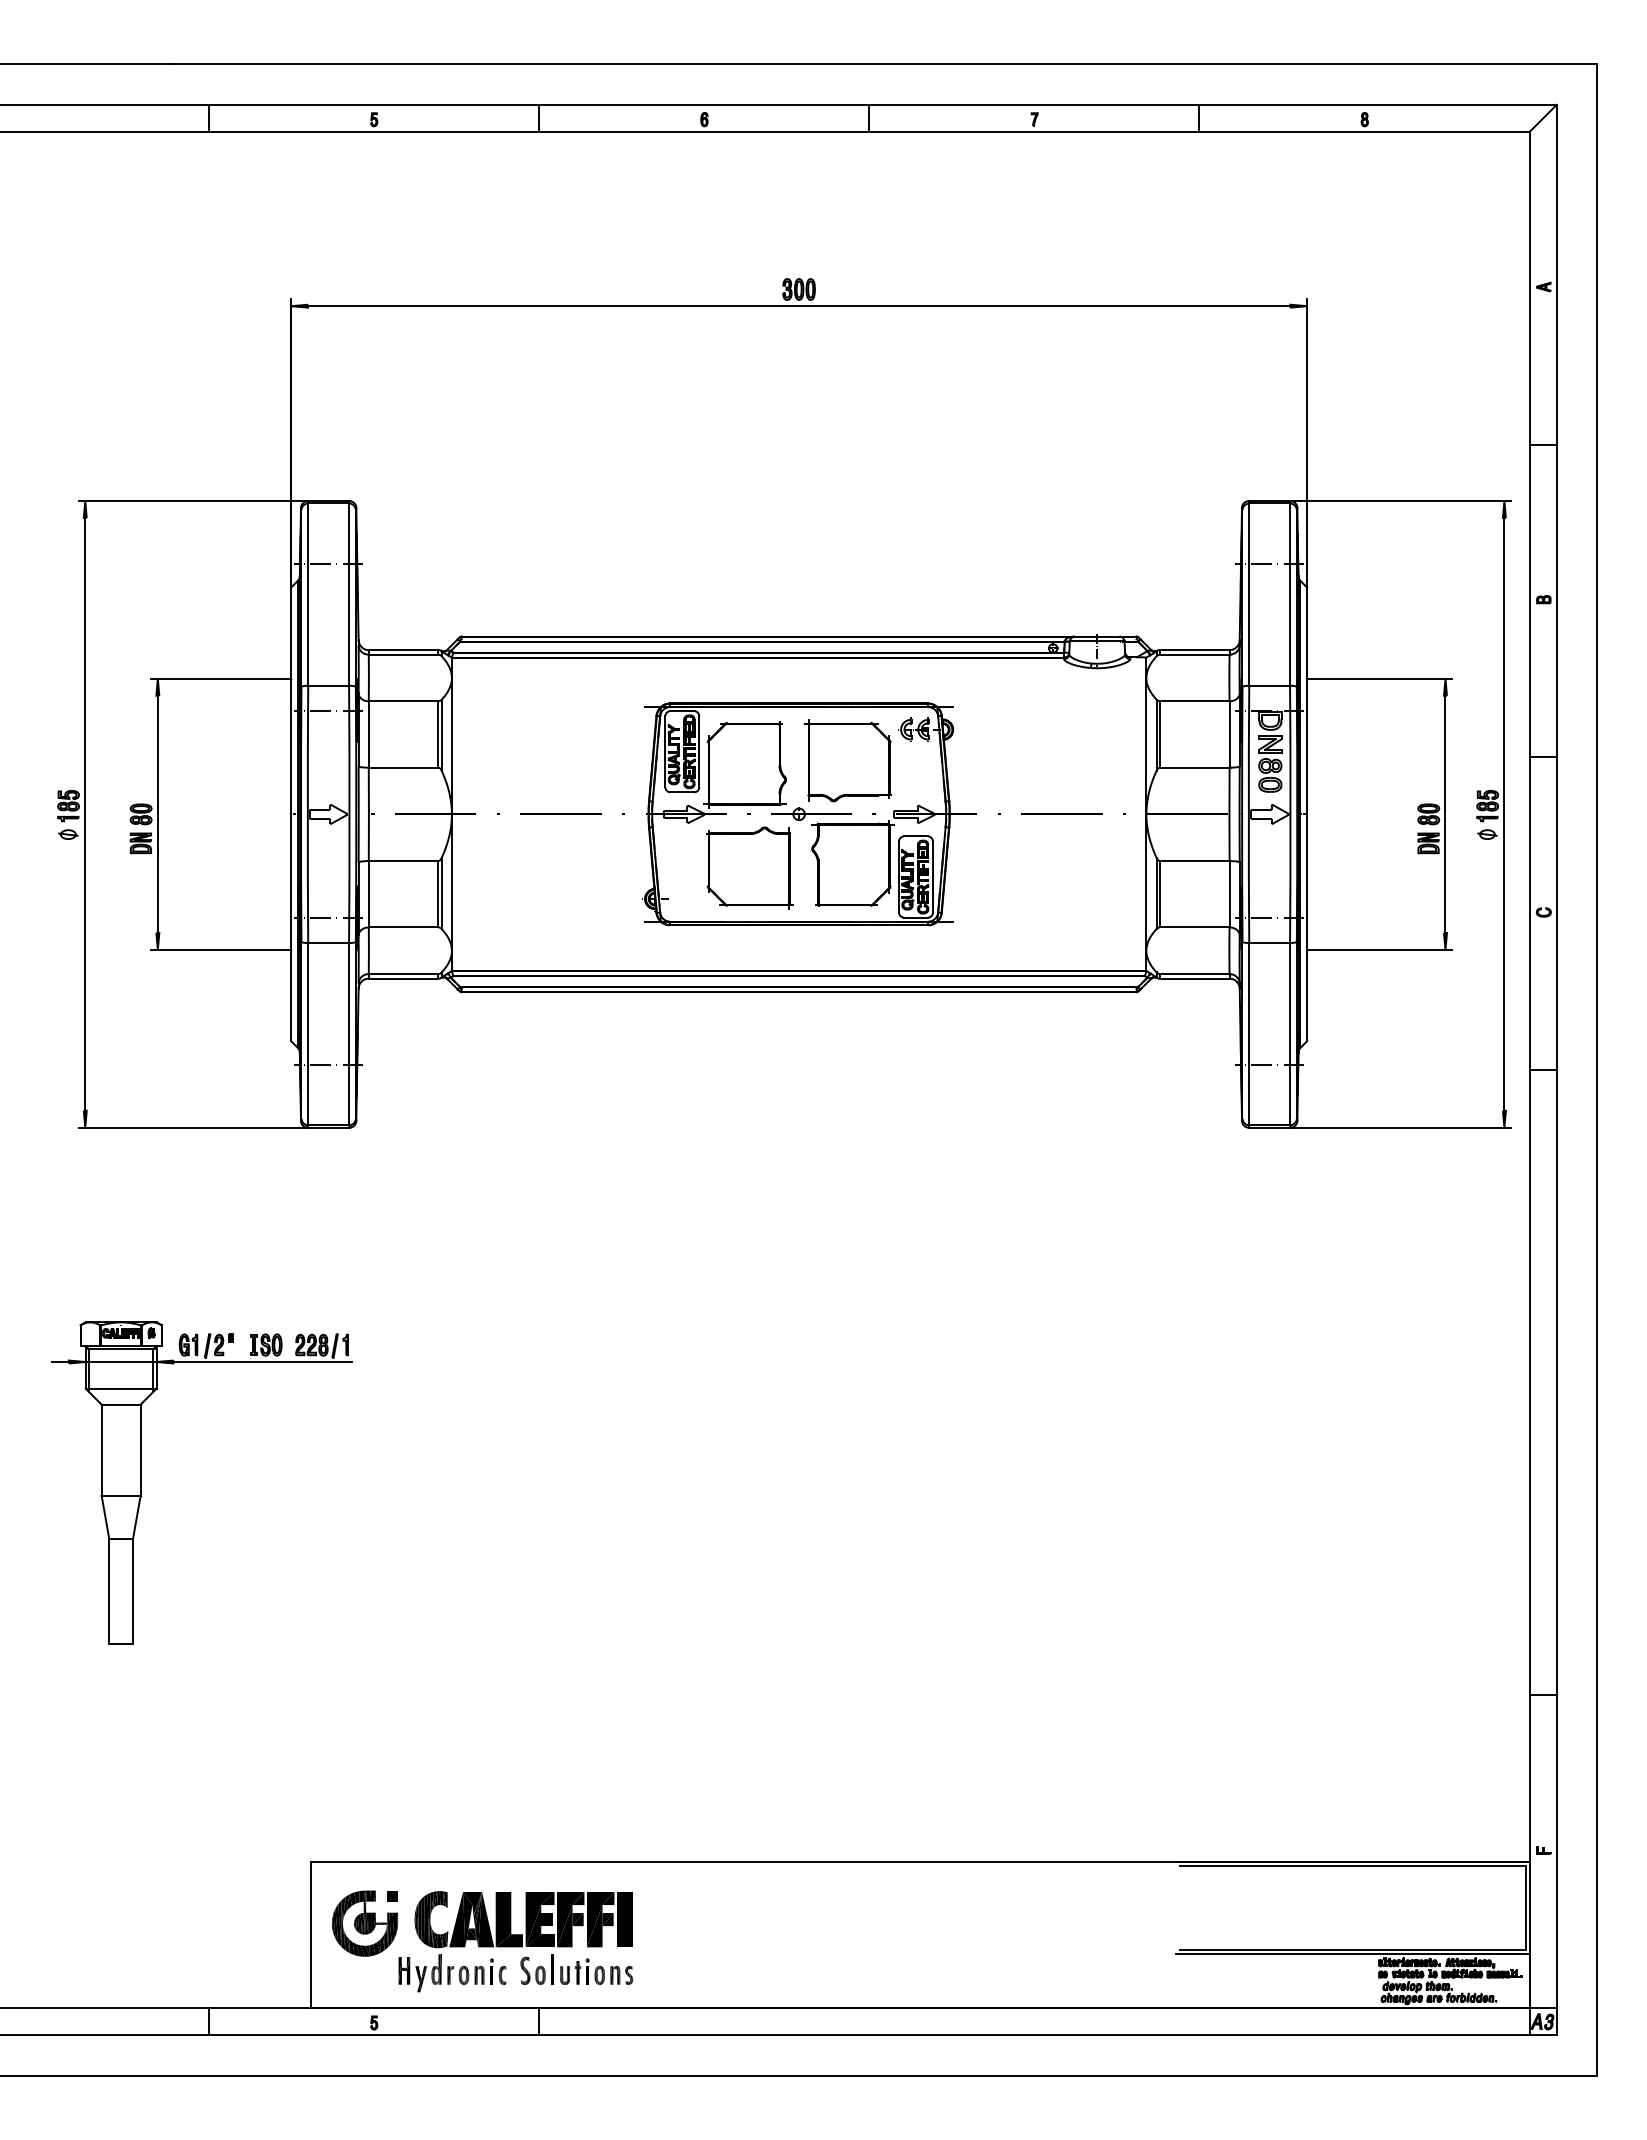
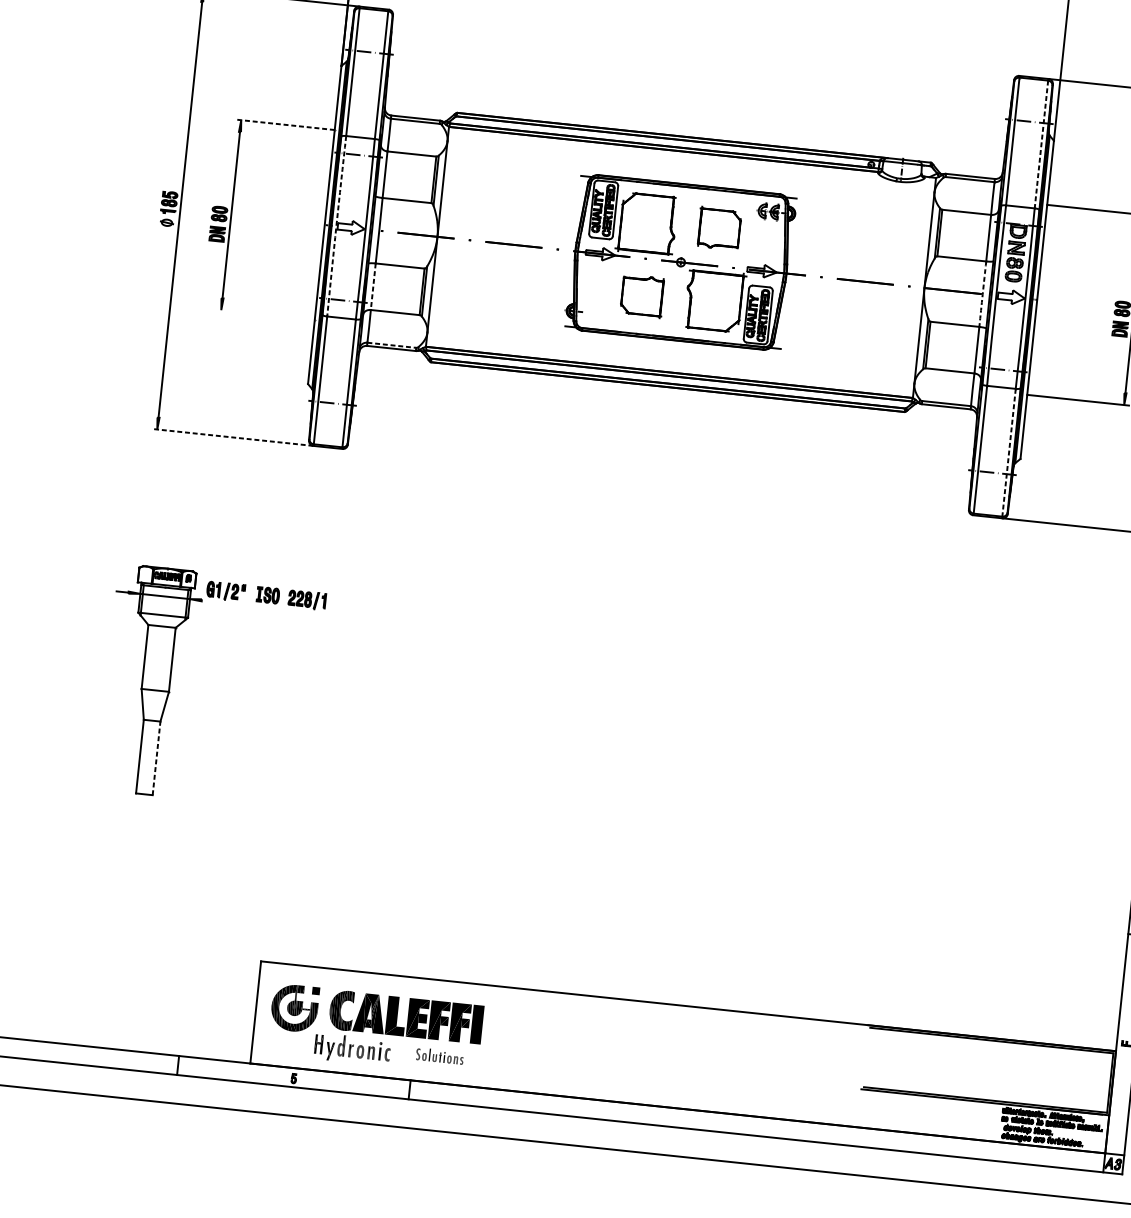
line: (1290, 595) -> (1041, 145), solid -> dashed
line: (220, 678) -> (285, 124), solid -> dashed
part: (847, 760) -> (718, 228), size x0.7
arc: (307, 814) -> (336, 226), solid -> dashed
arc: (1229, 814) -> (982, 294), solid -> dashed
part: (749, 867) -> (642, 296), size x0.7
line: (368, 894) -> (373, 286), solid -> dashed
line: (221, 949) -> (265, 314), removed
line: (403, 974) -> (391, 345), solid -> dashed
line: (1290, 1034) -> (1009, 453), solid -> dashed
line: (193, 1127) -> (233, 437), solid -> dashed
line: (262, 1362) -> (264, 607), removed
line: (133, 1591) -> (156, 758), solid -> dashed
part: (576, 1969) -> (439, 1056), size x0.6

